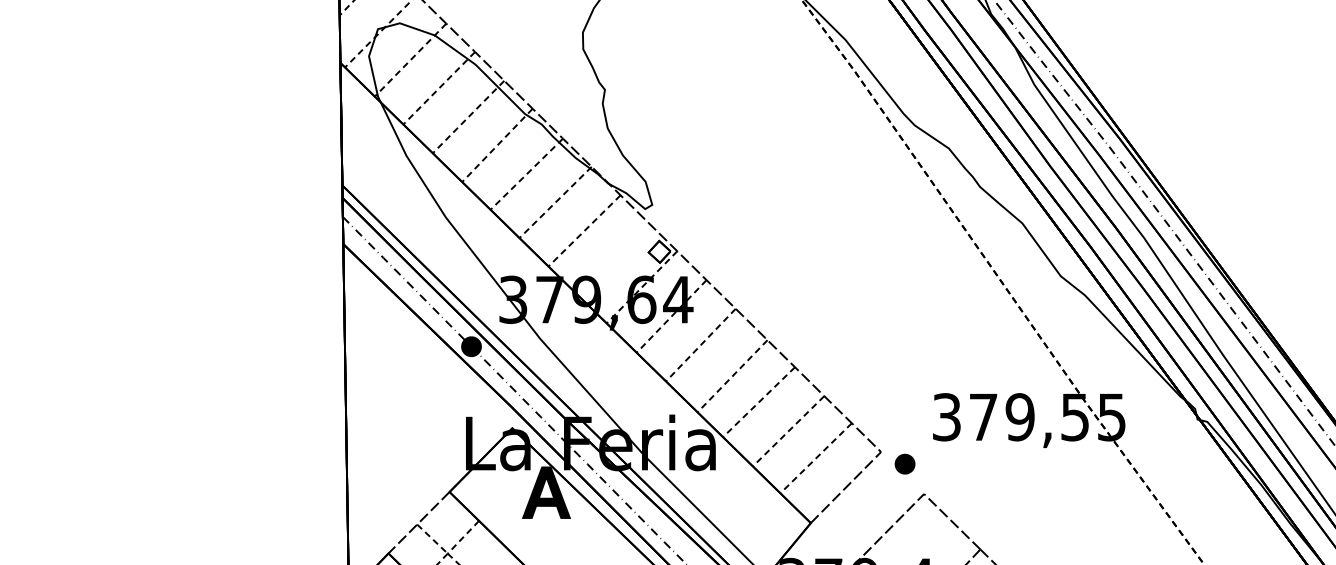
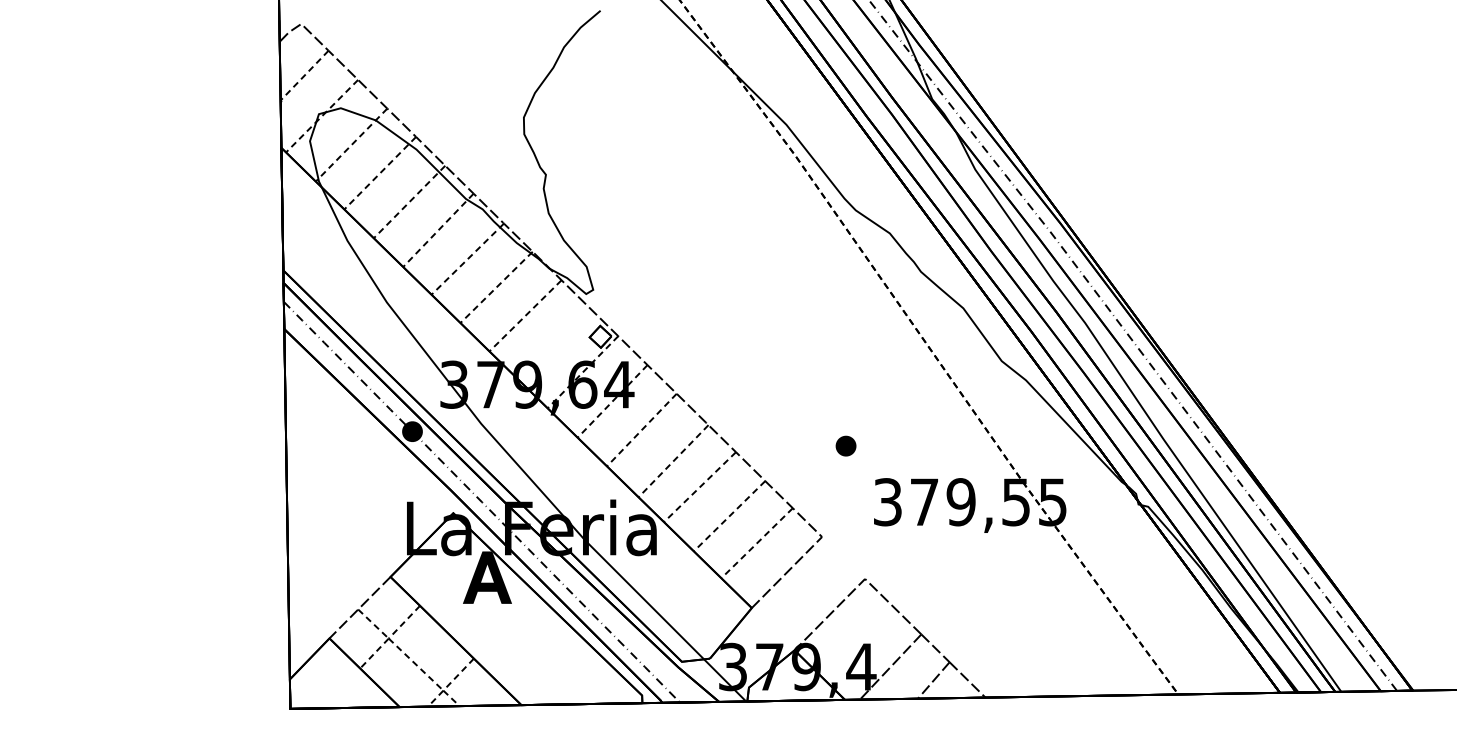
part: (904, 463) -> (845, 445), moved

